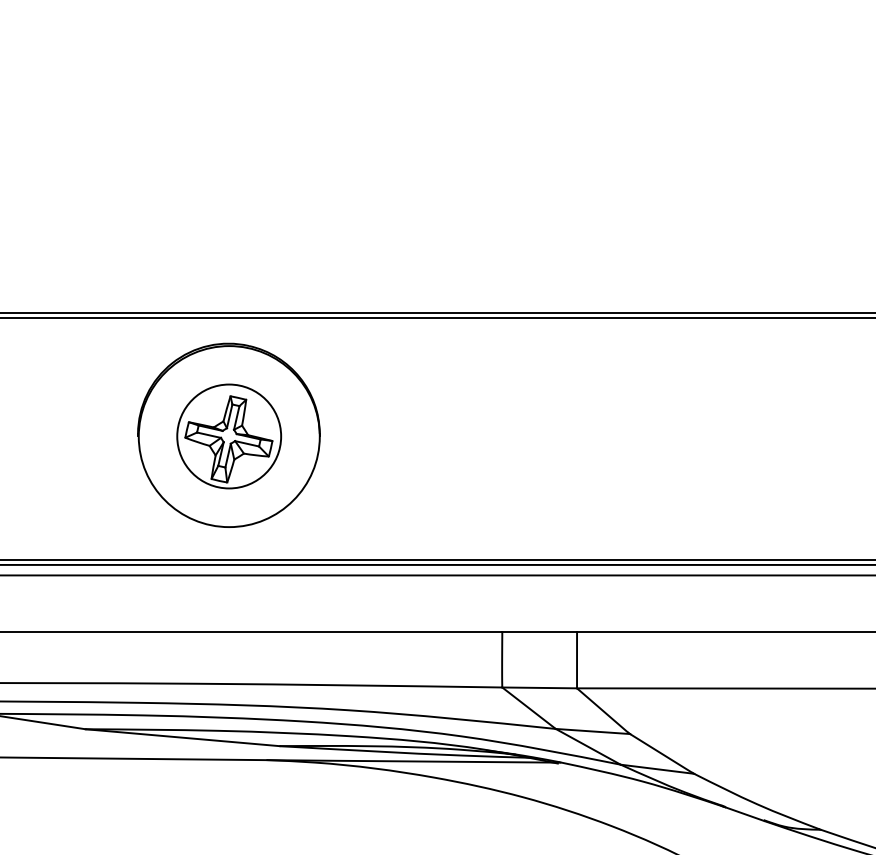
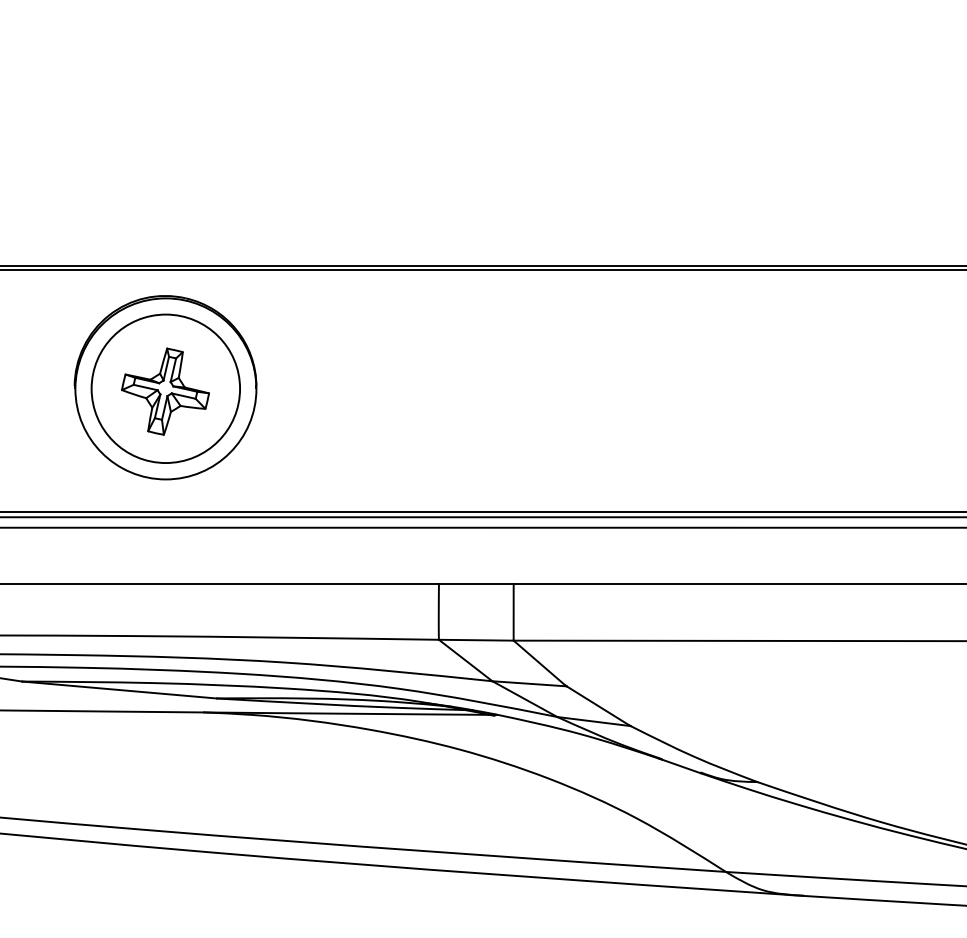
circle: (228, 436) -> (165, 388), size x1.43

